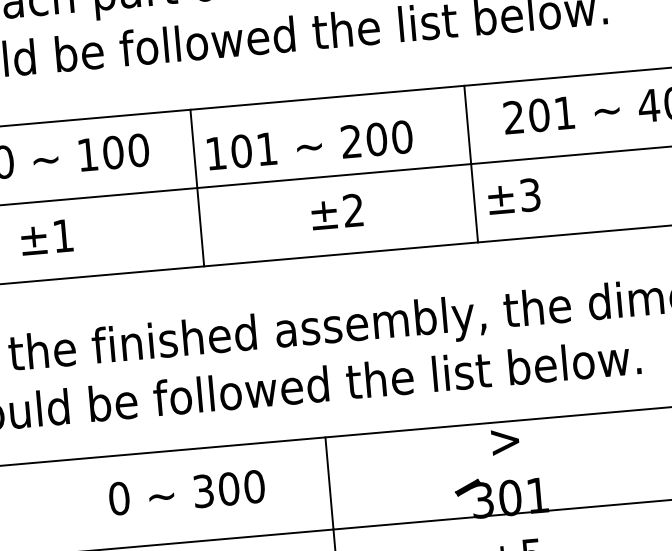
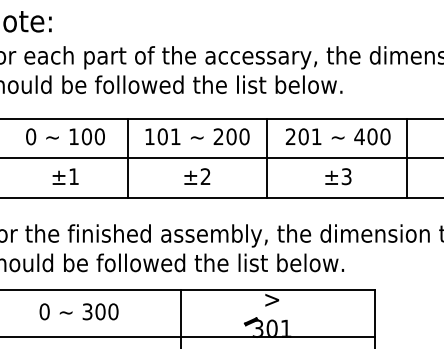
text: (309, 144) -> (197, 136), moved
text: (514, 196) -> (338, 176), moved
text: (46, 237) -> (65, 176), moved
text: (185, 492) -> (78, 311), moved

